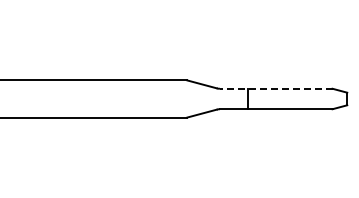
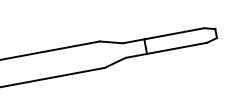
line: (275, 88) -> (163, 35), dashed -> solid

